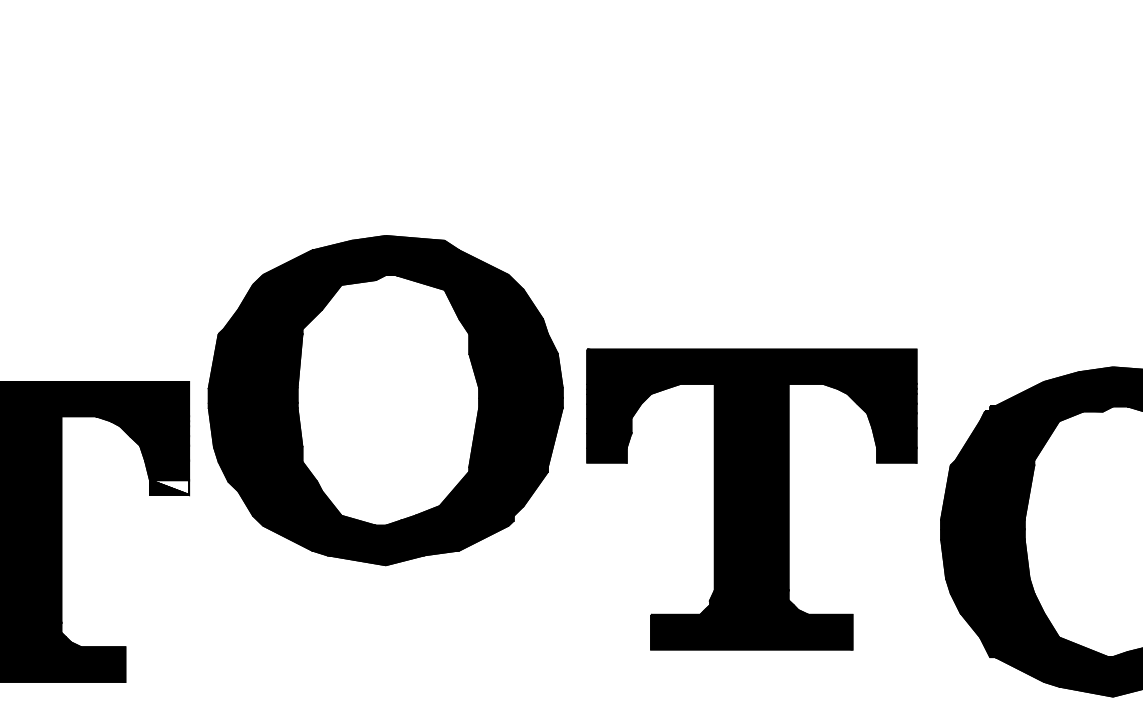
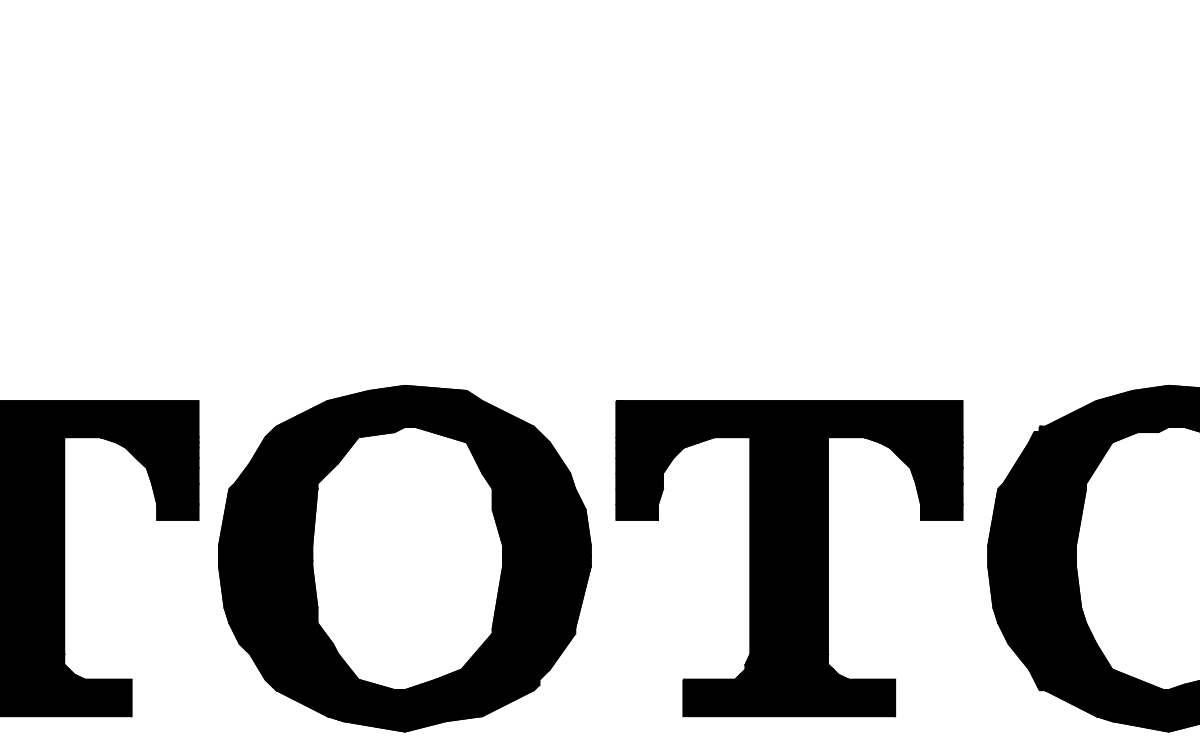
part: (385, 400) -> (404, 558), moved
fill: (169, 487) -> (177, 511), added
part: (751, 499) -> (789, 558), moved

